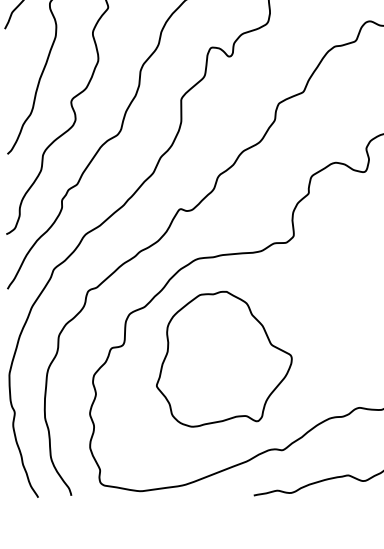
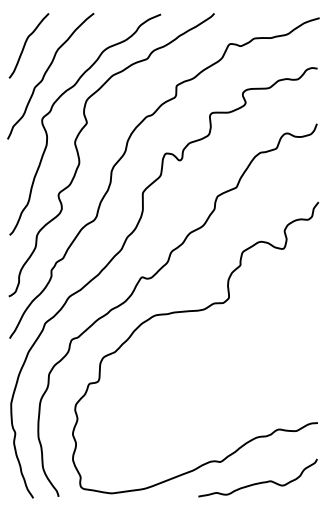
part: (223, 358) -> (175, 391), removed

